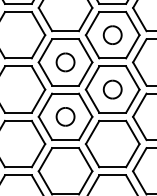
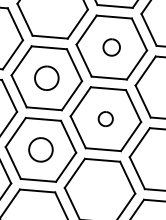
part: (112, 34) -> (111, 46), size x0.7
part: (112, 89) -> (105, 118), size x0.6

